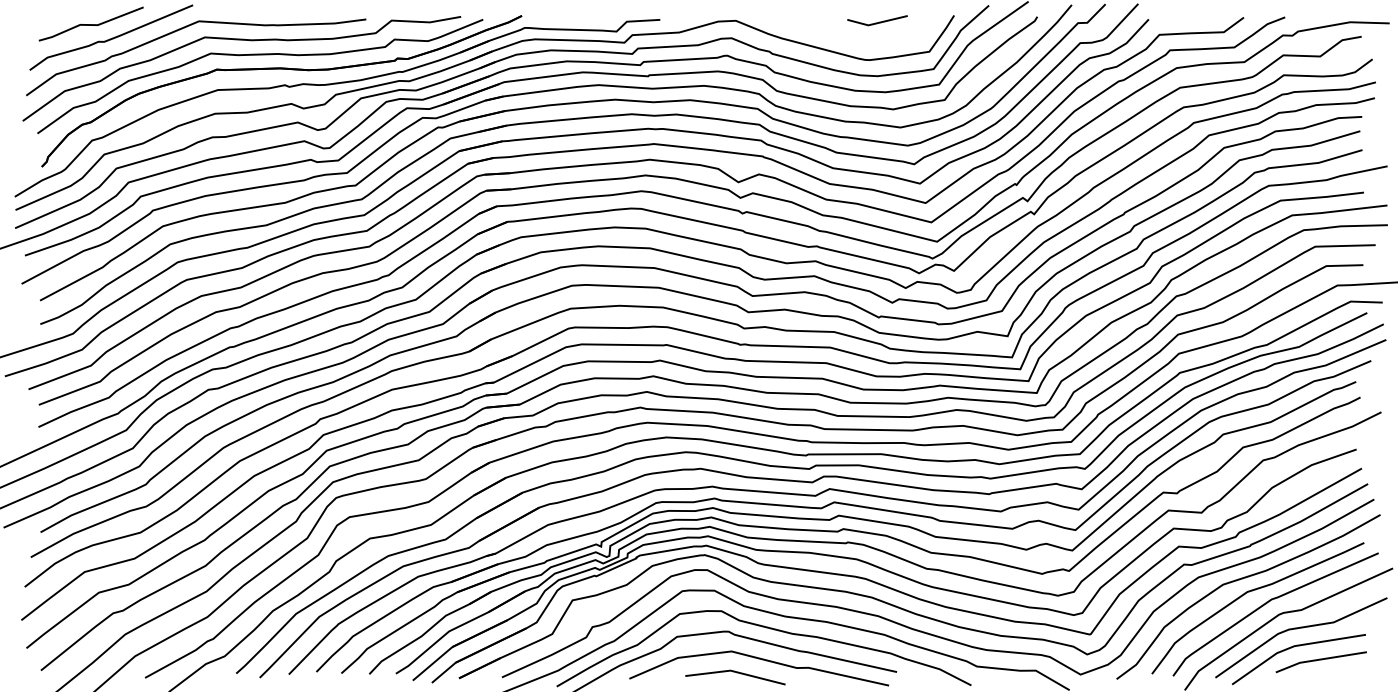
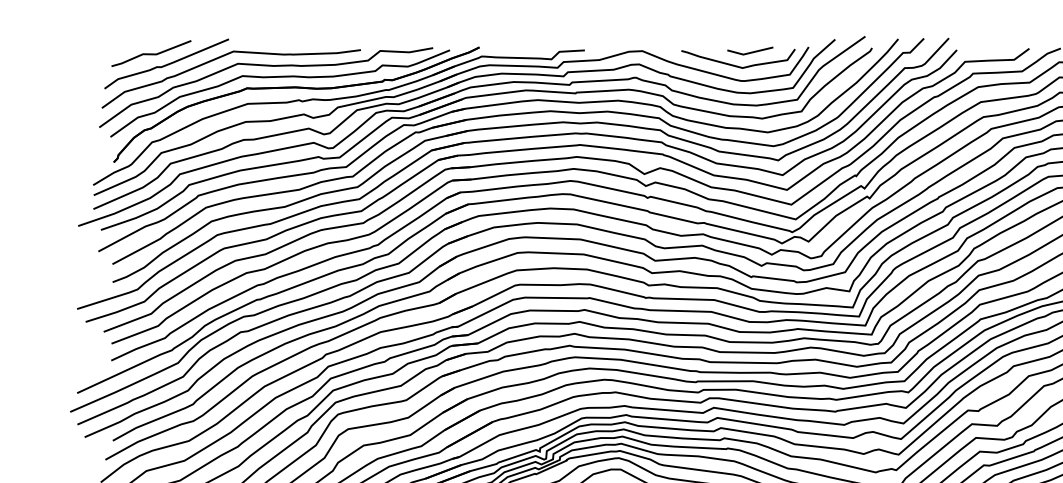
curve: (858, 39) -> (735, 65), added

